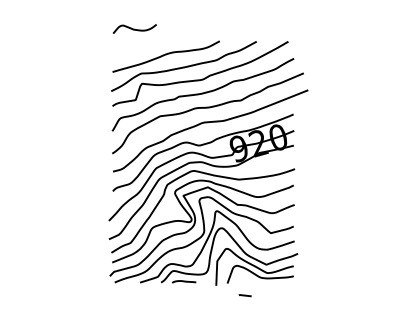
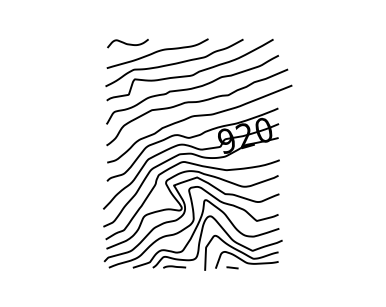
curve: (134, 28) -> (127, 43), moved
line: (244, 295) -> (231, 267), moved

